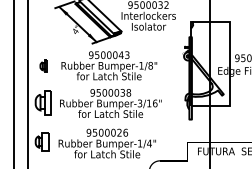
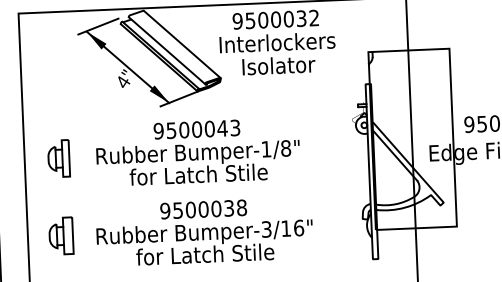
part: (43, 66) -> (58, 159), size x1.43
part: (43, 102) -> (61, 235), size x0.71

